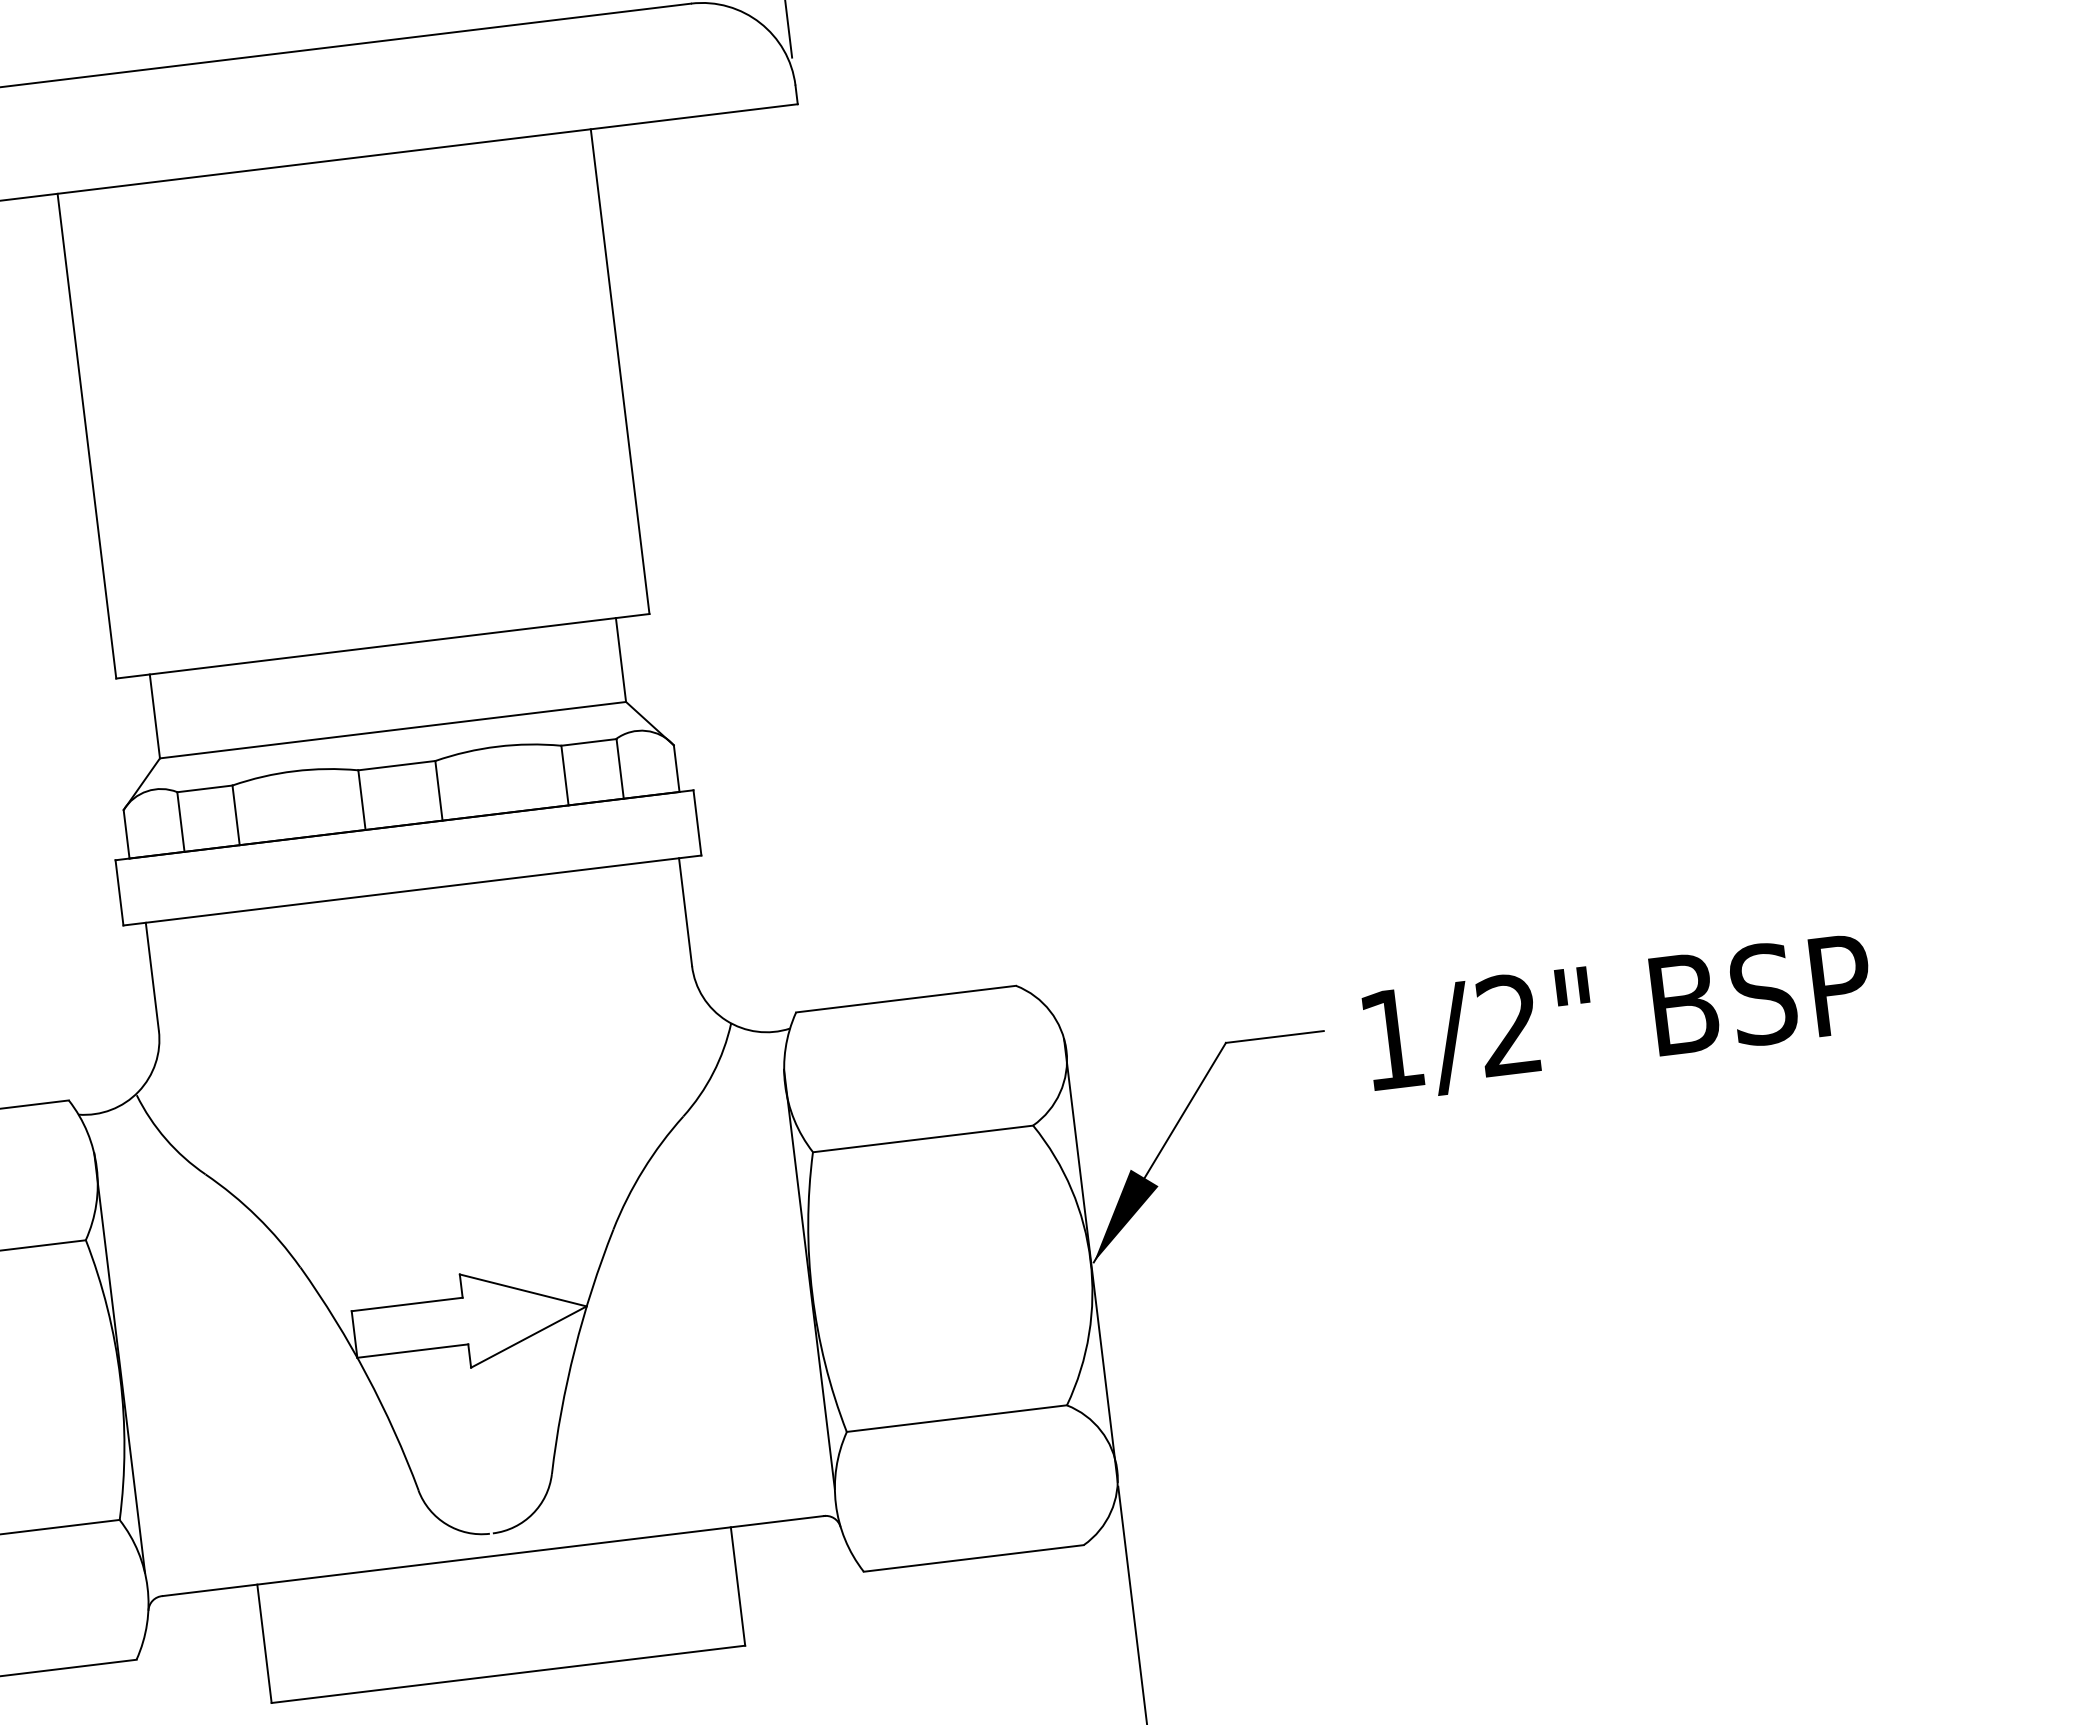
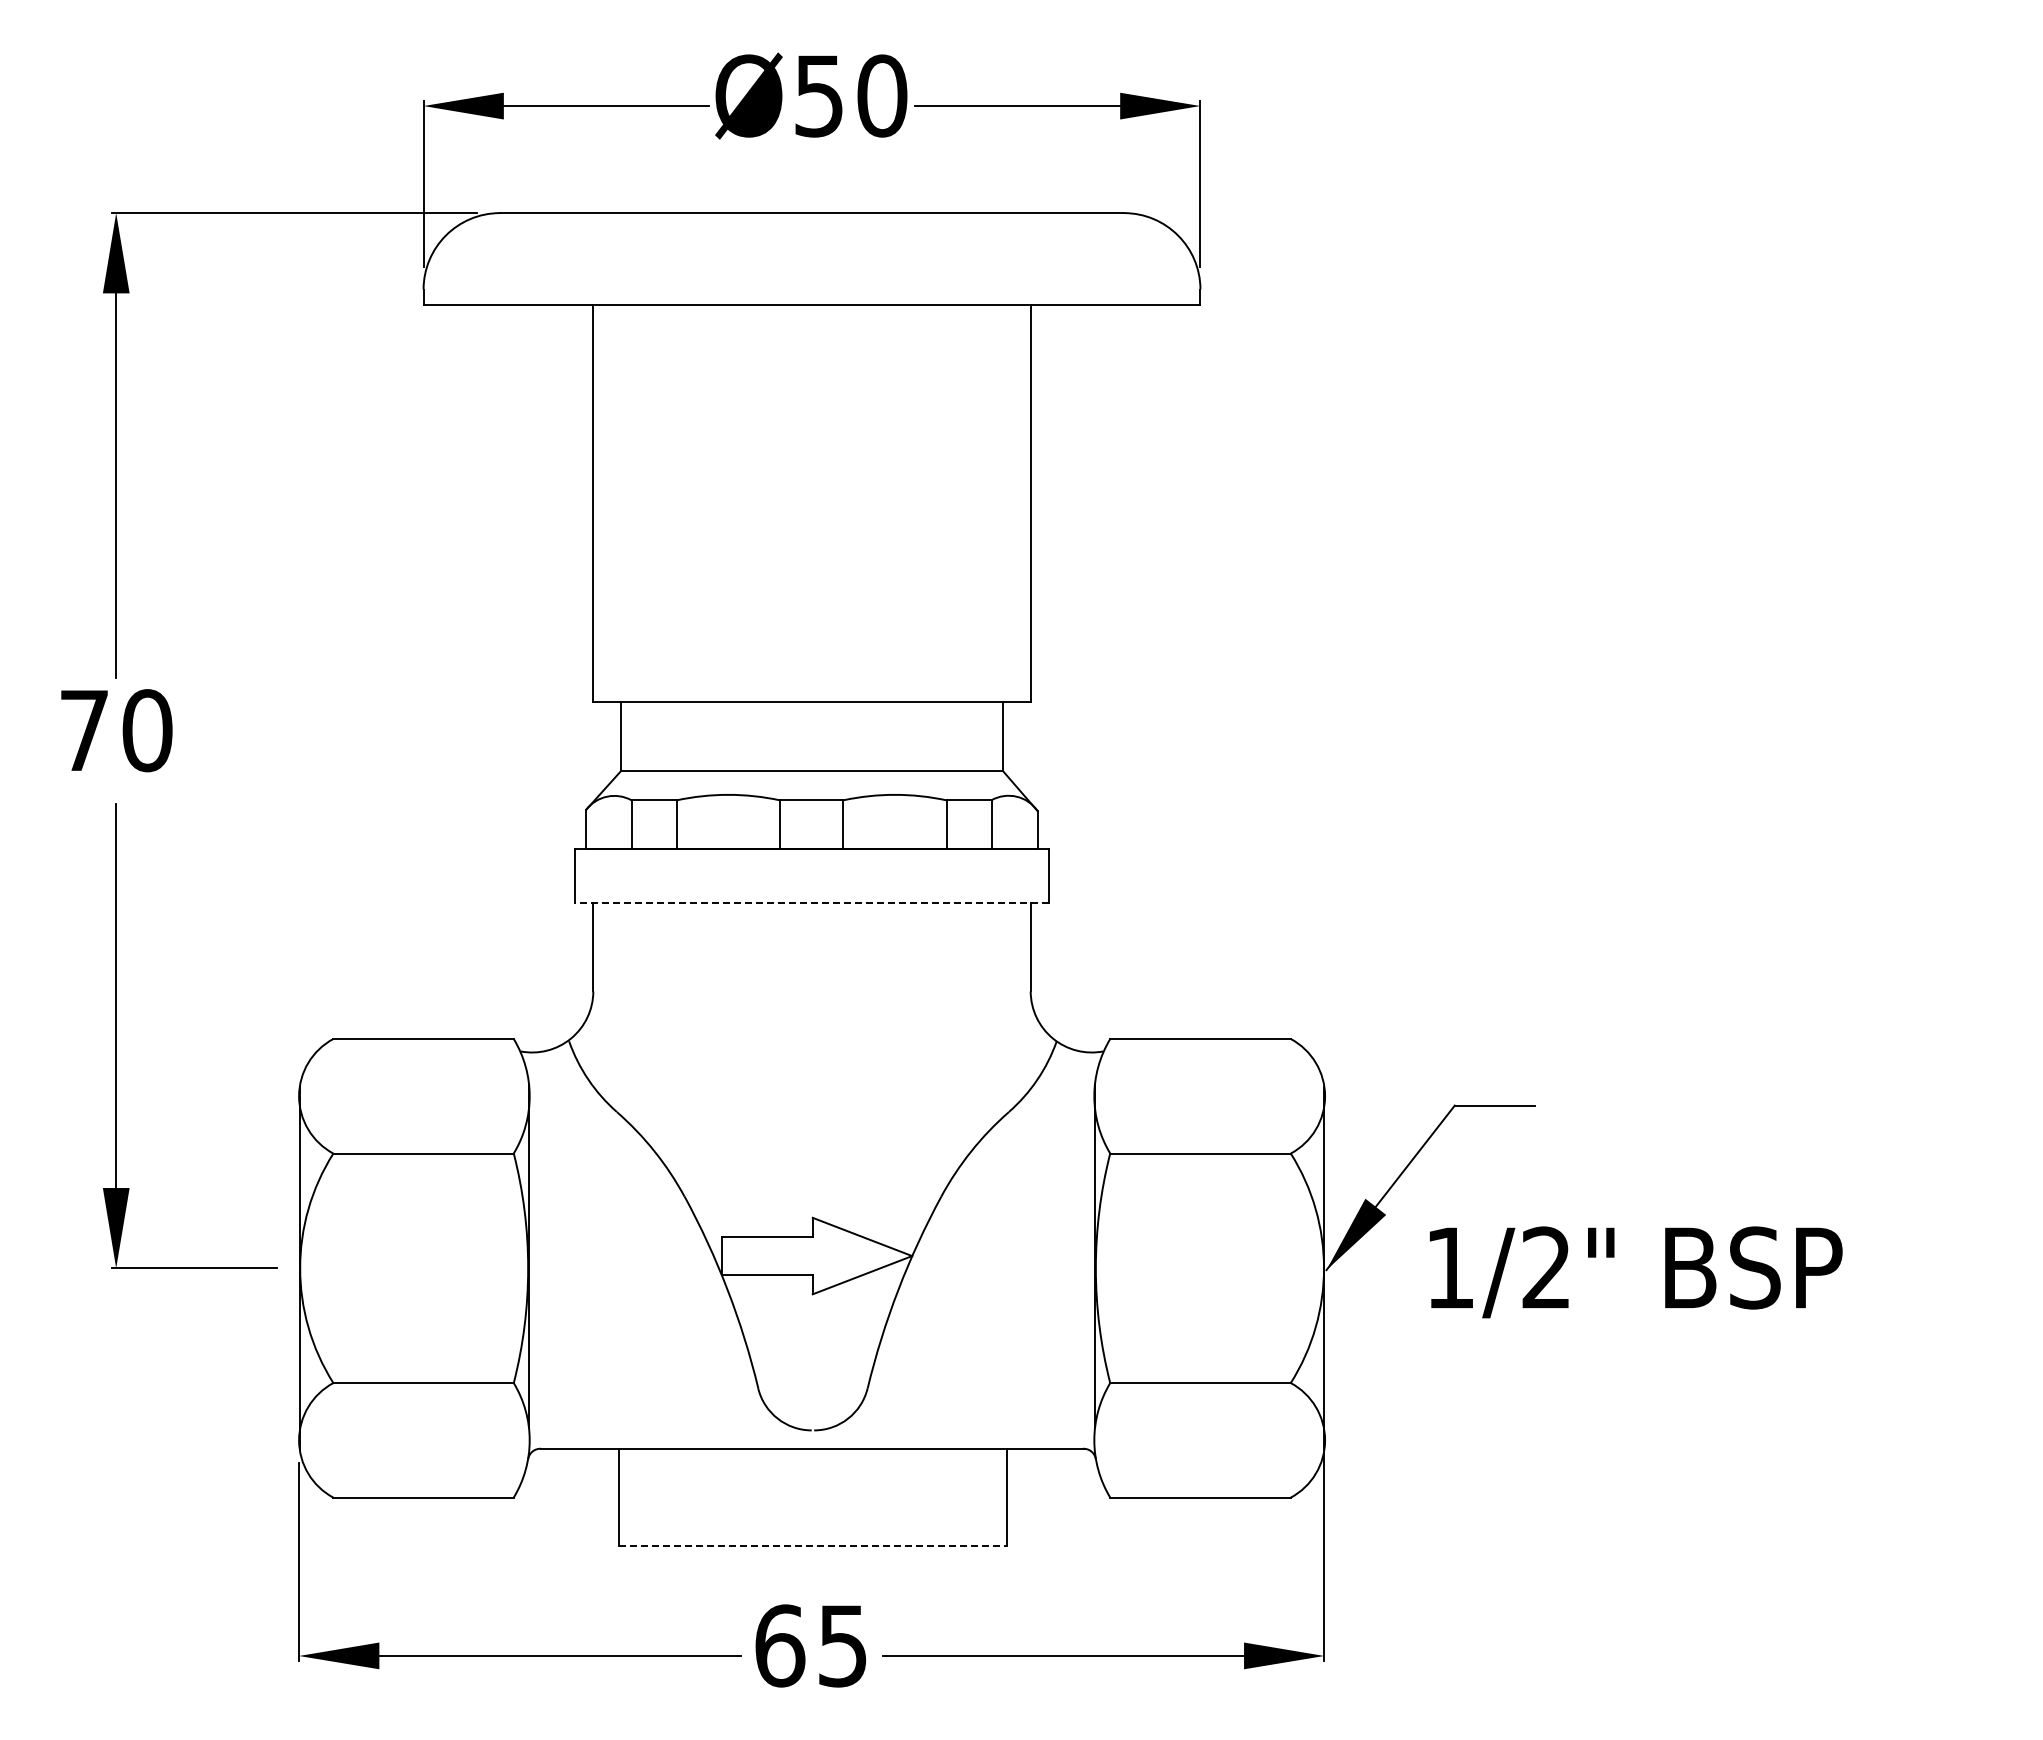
line: (411, 890) -> (811, 902), solid -> dashed
text: (1618, 1017) -> (1635, 1272), moved
line: (509, 1673) -> (813, 1545), solid -> dashed

